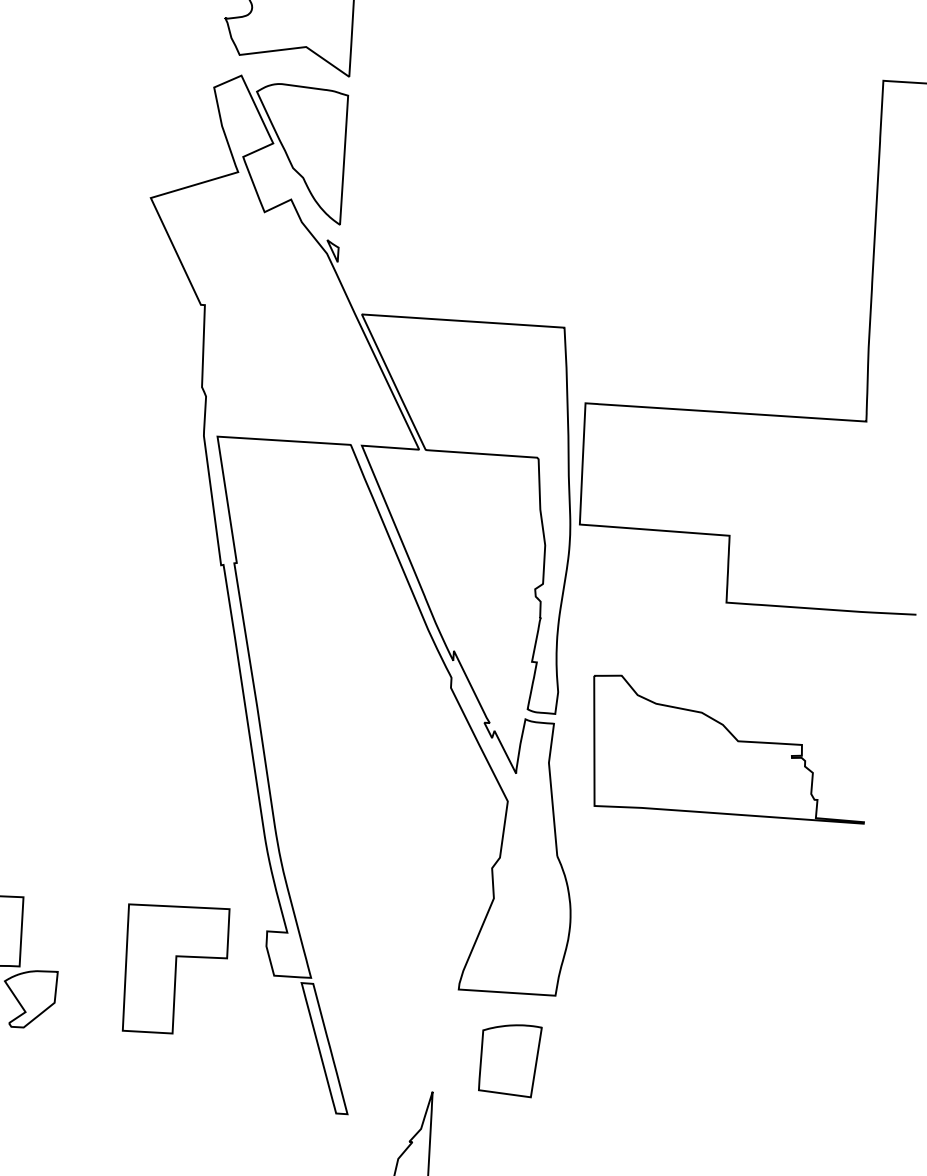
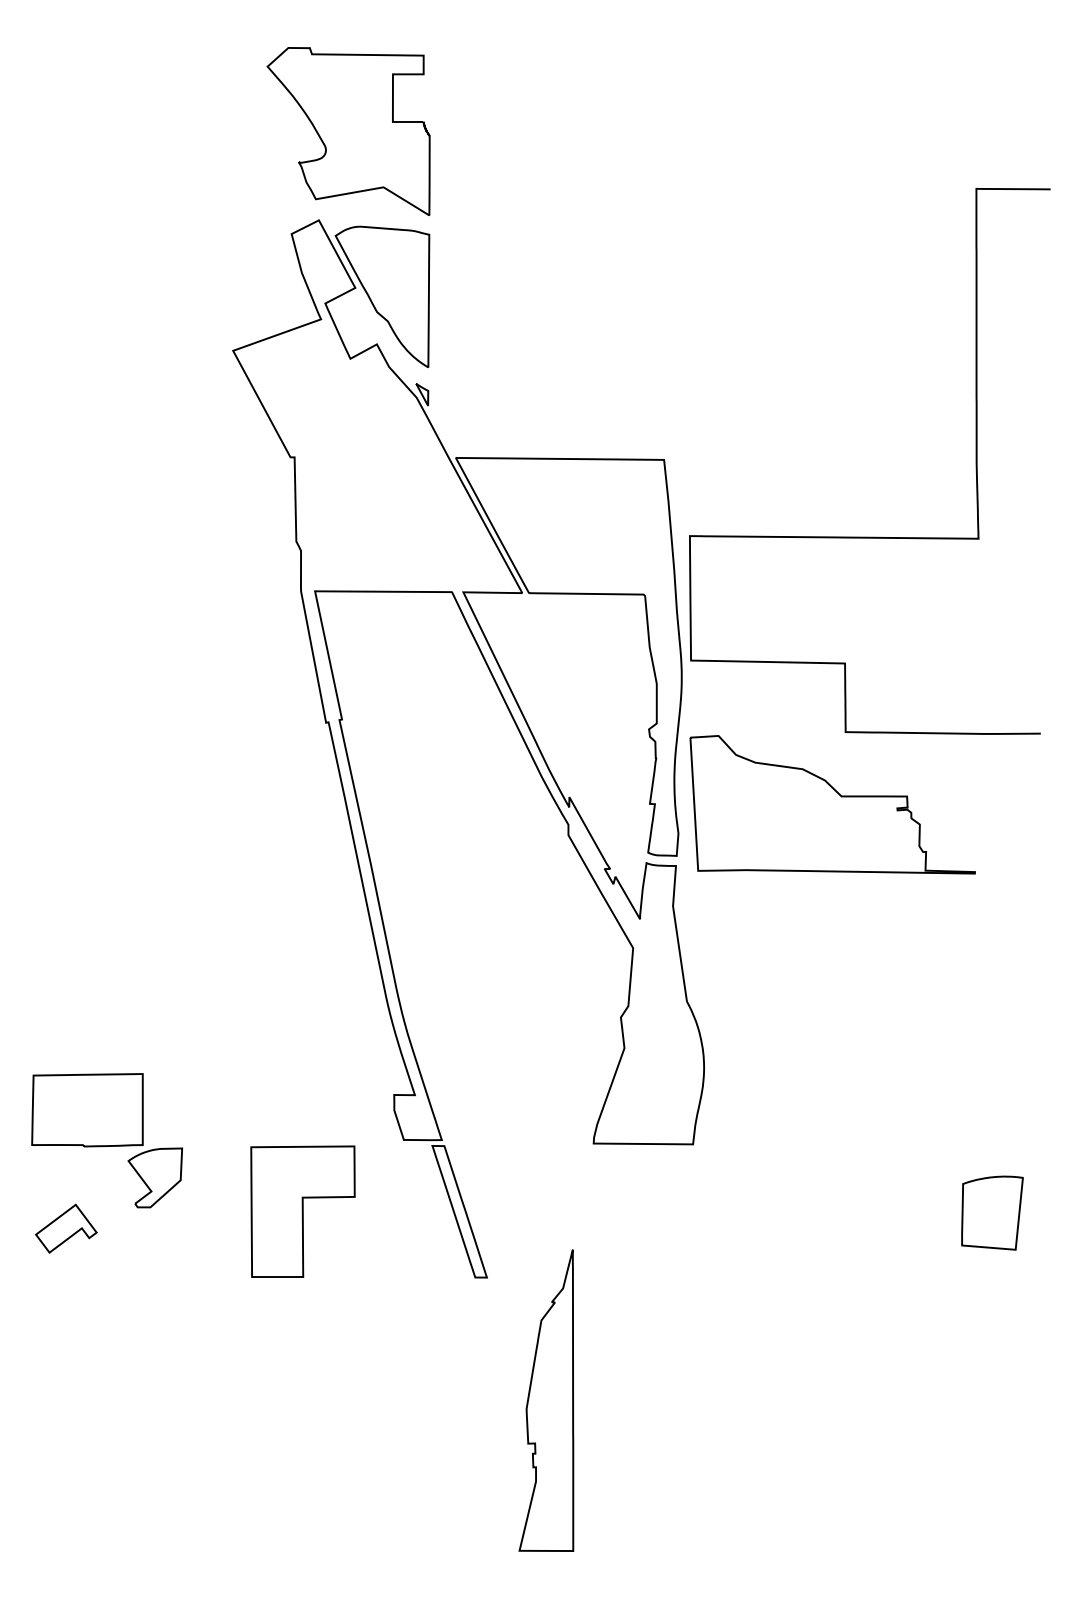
part: (728, 748) -> (832, 804), moved
part: (175, 969) -> (302, 1211), moved
part: (510, 1059) -> (992, 1212), moved

